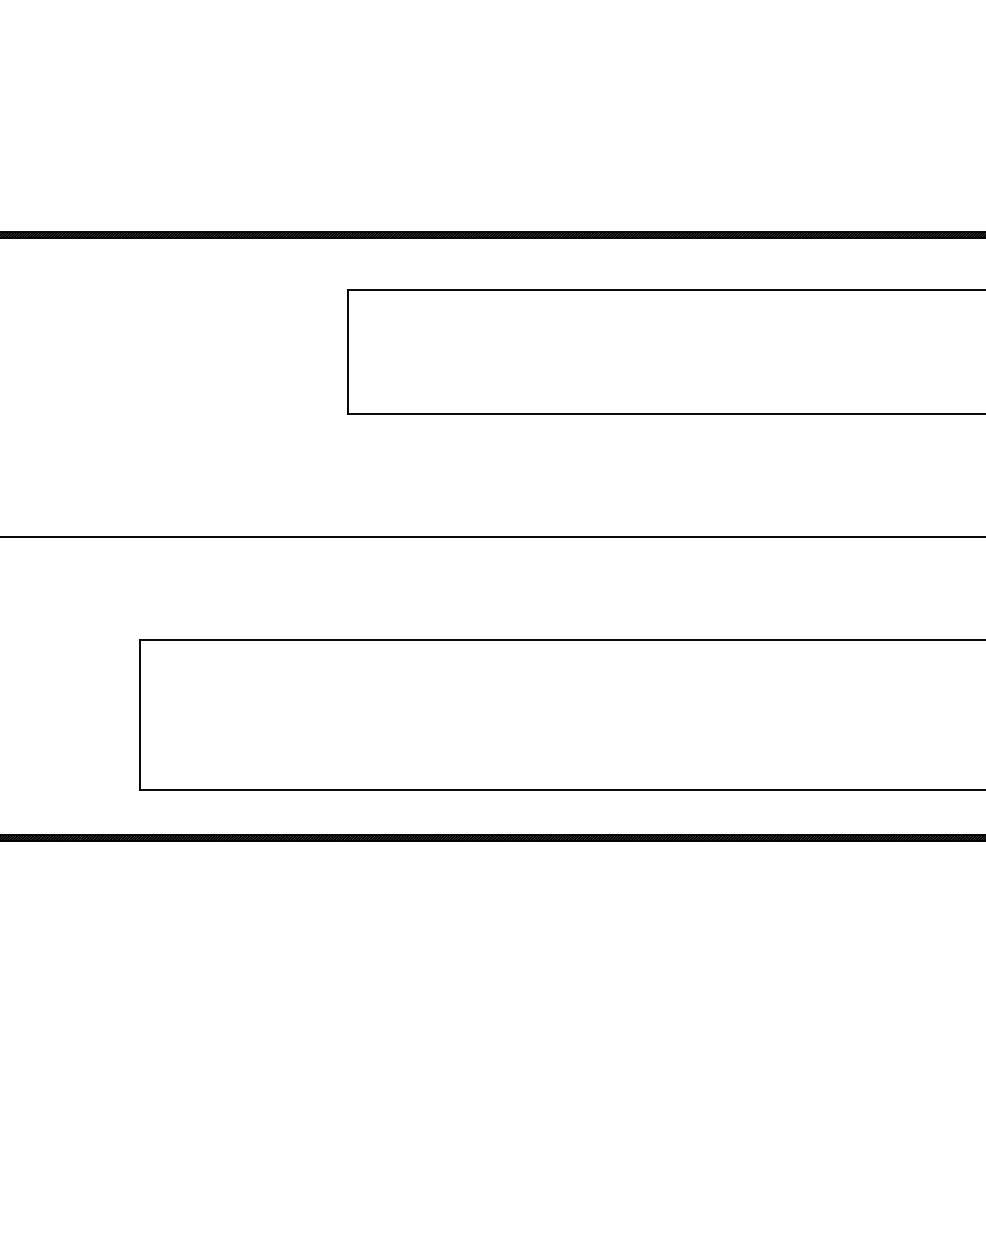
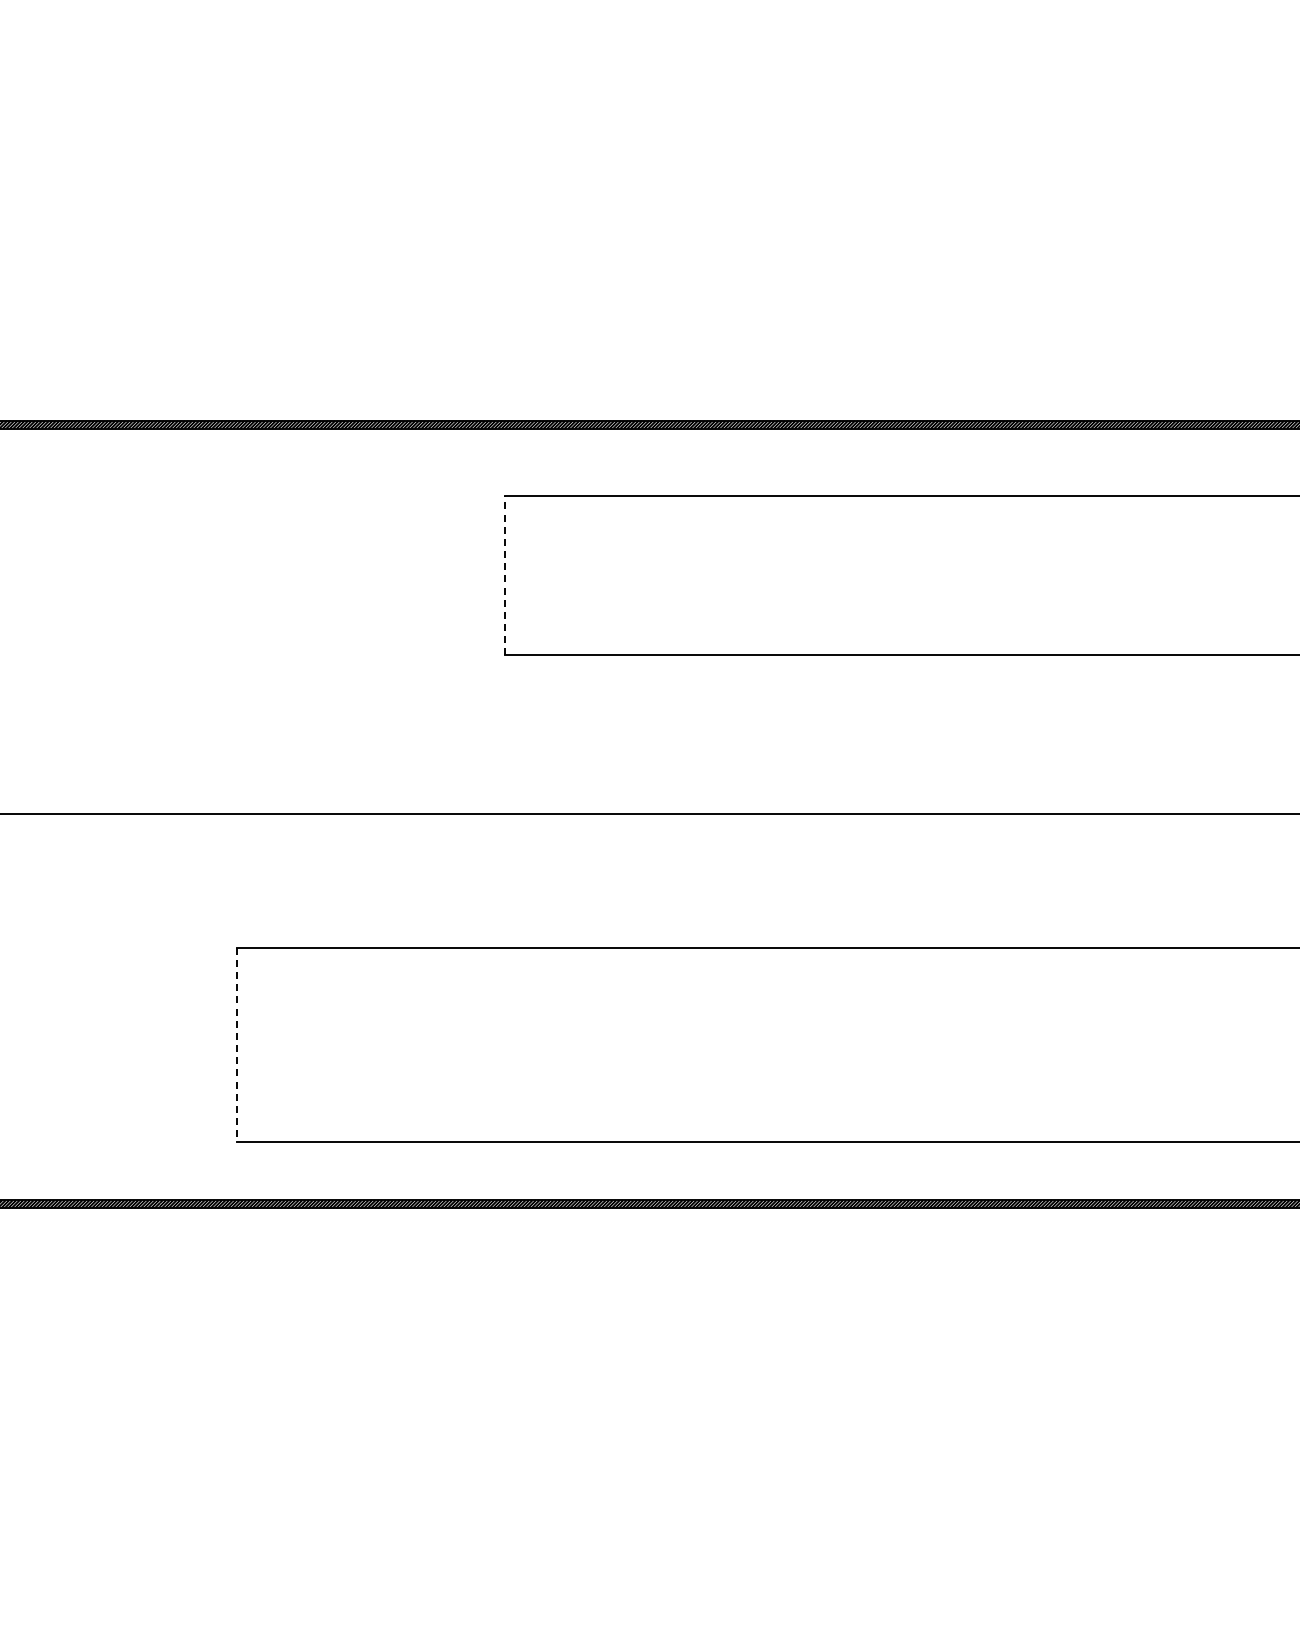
line: (347, 351) -> (504, 575), solid -> dashed
line: (140, 715) -> (236, 1045), solid -> dashed

